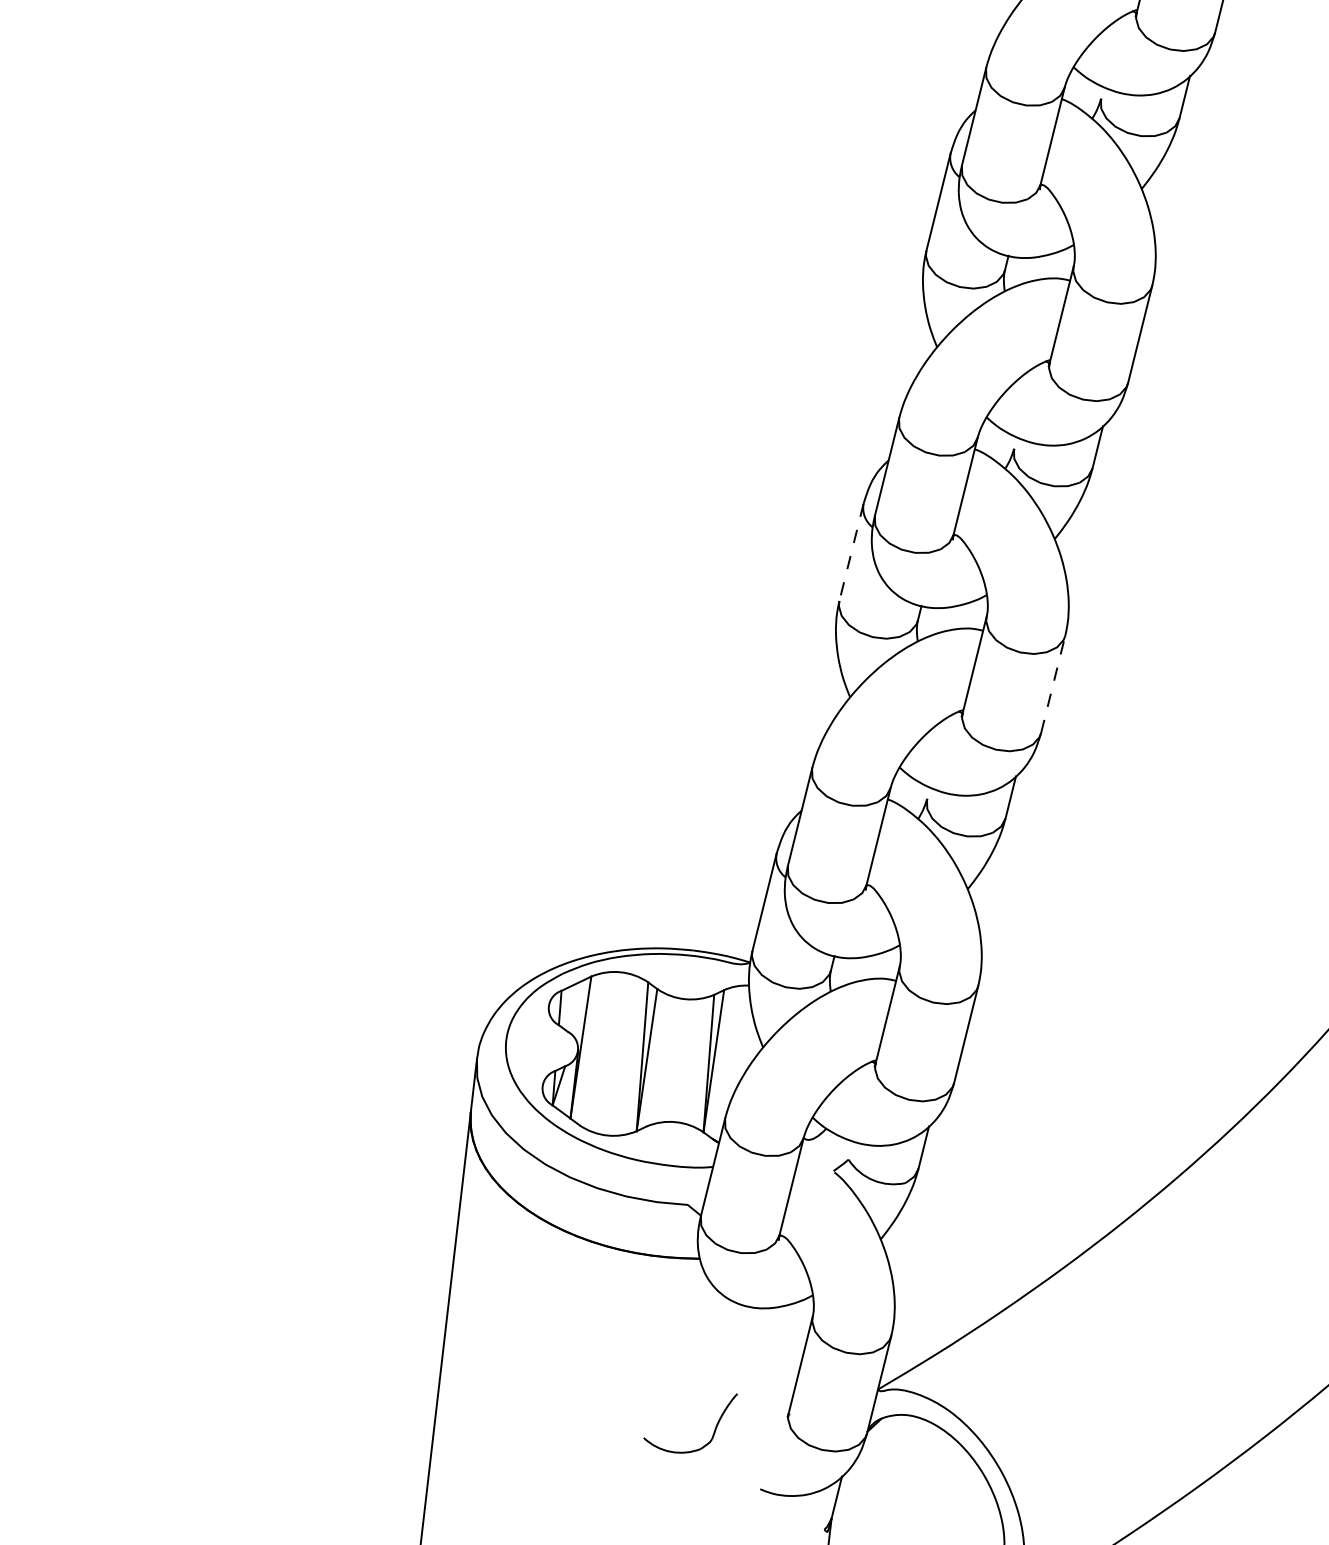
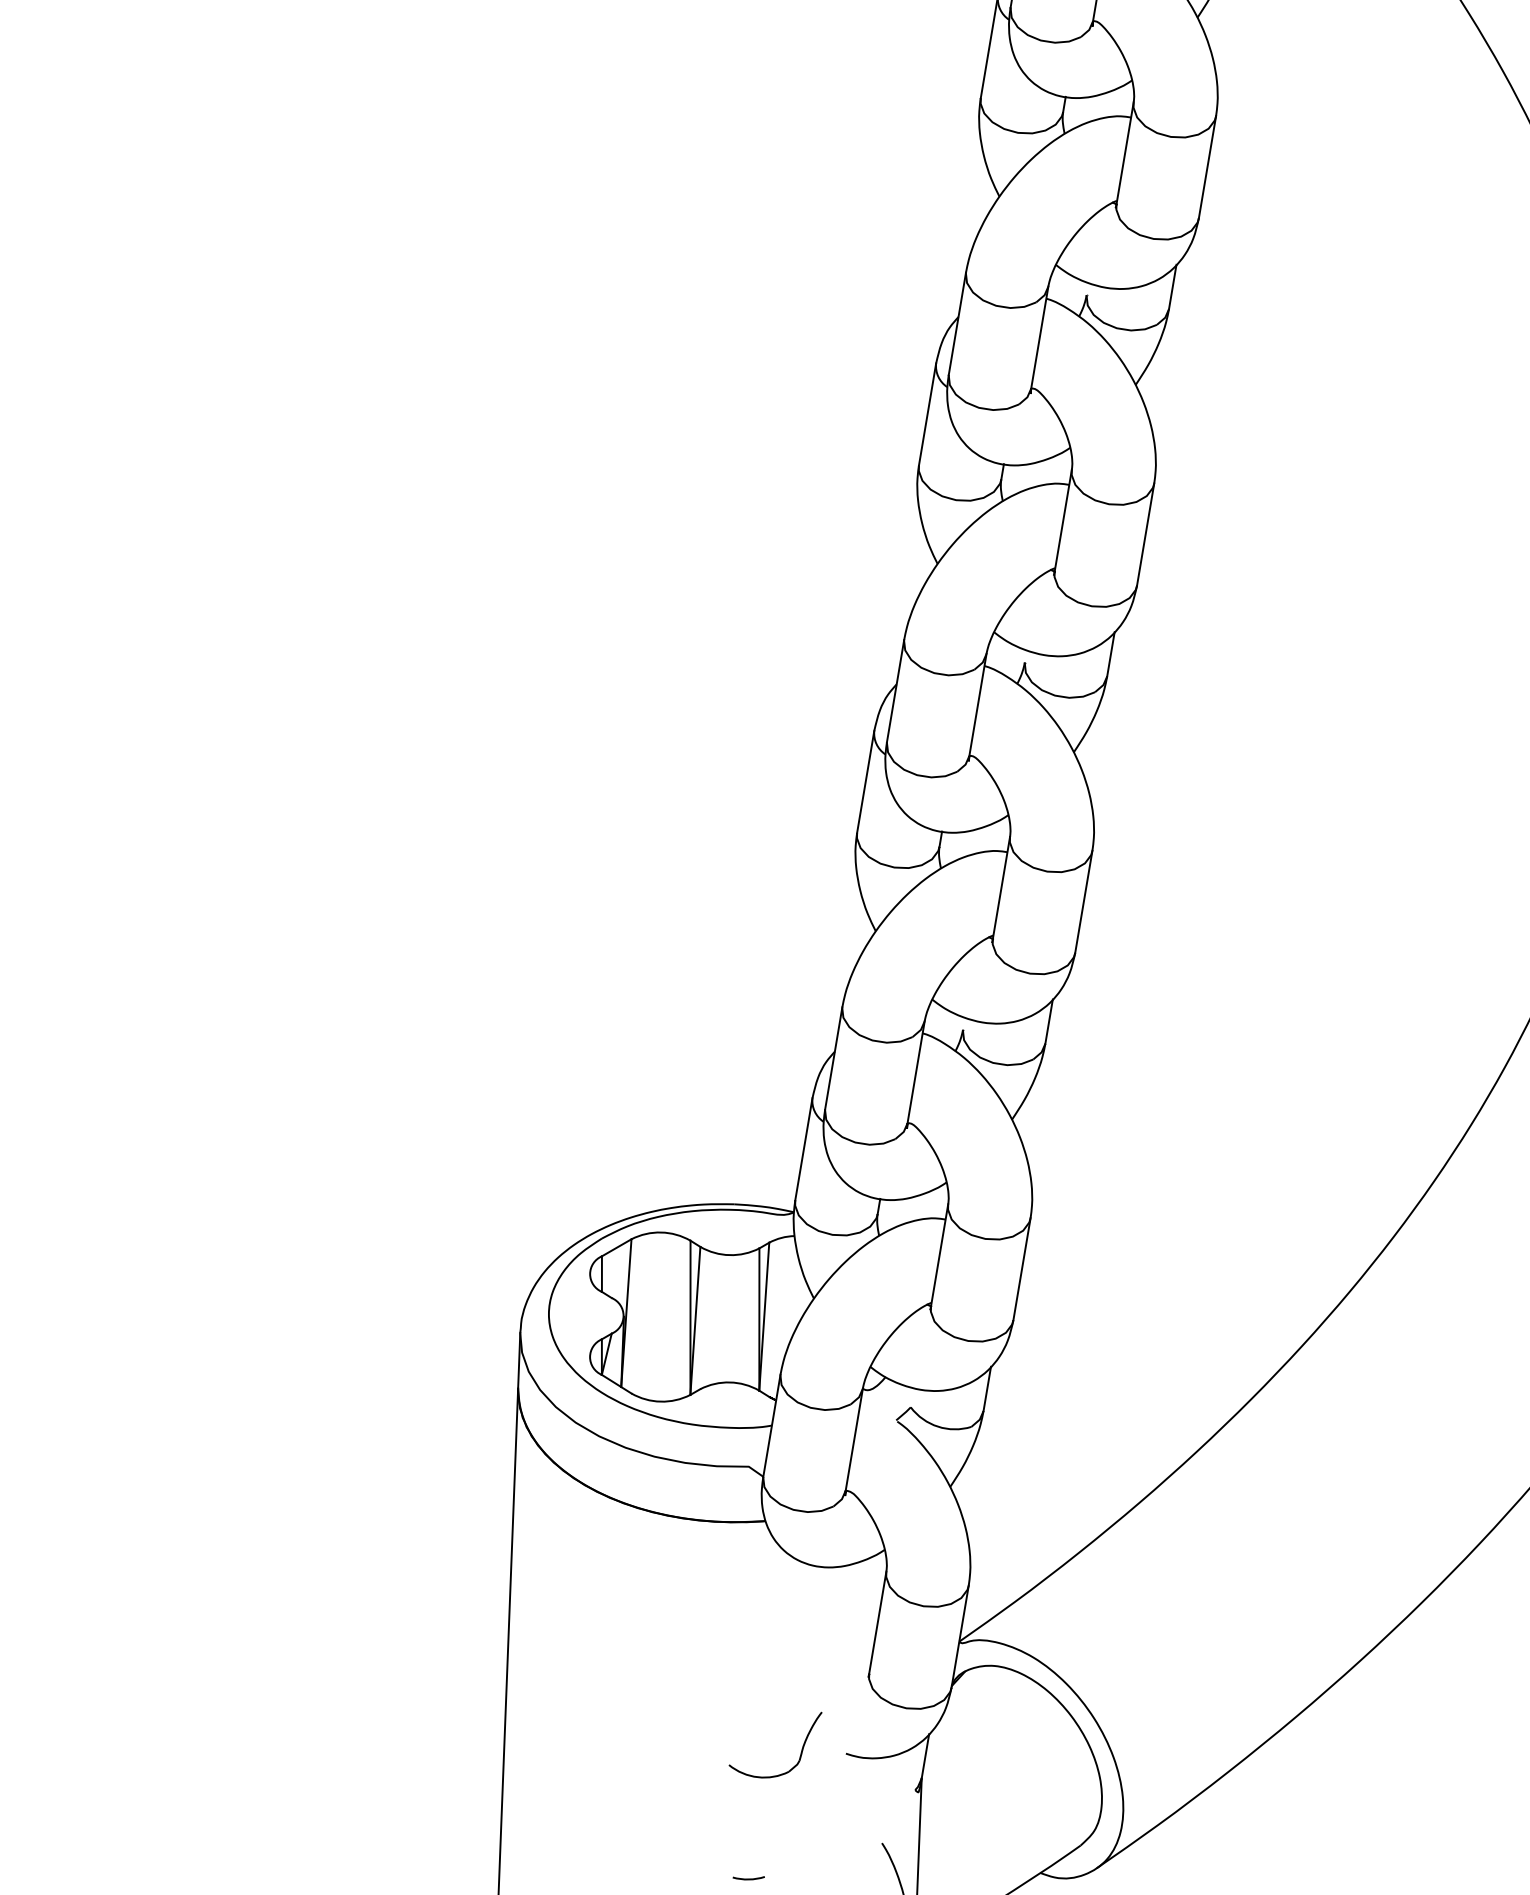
line: (851, 551) -> (865, 781), dashed -> solid
line: (1052, 683) -> (1083, 901), dashed -> solid
part: (713, 1431) -> (800, 1752), moved

